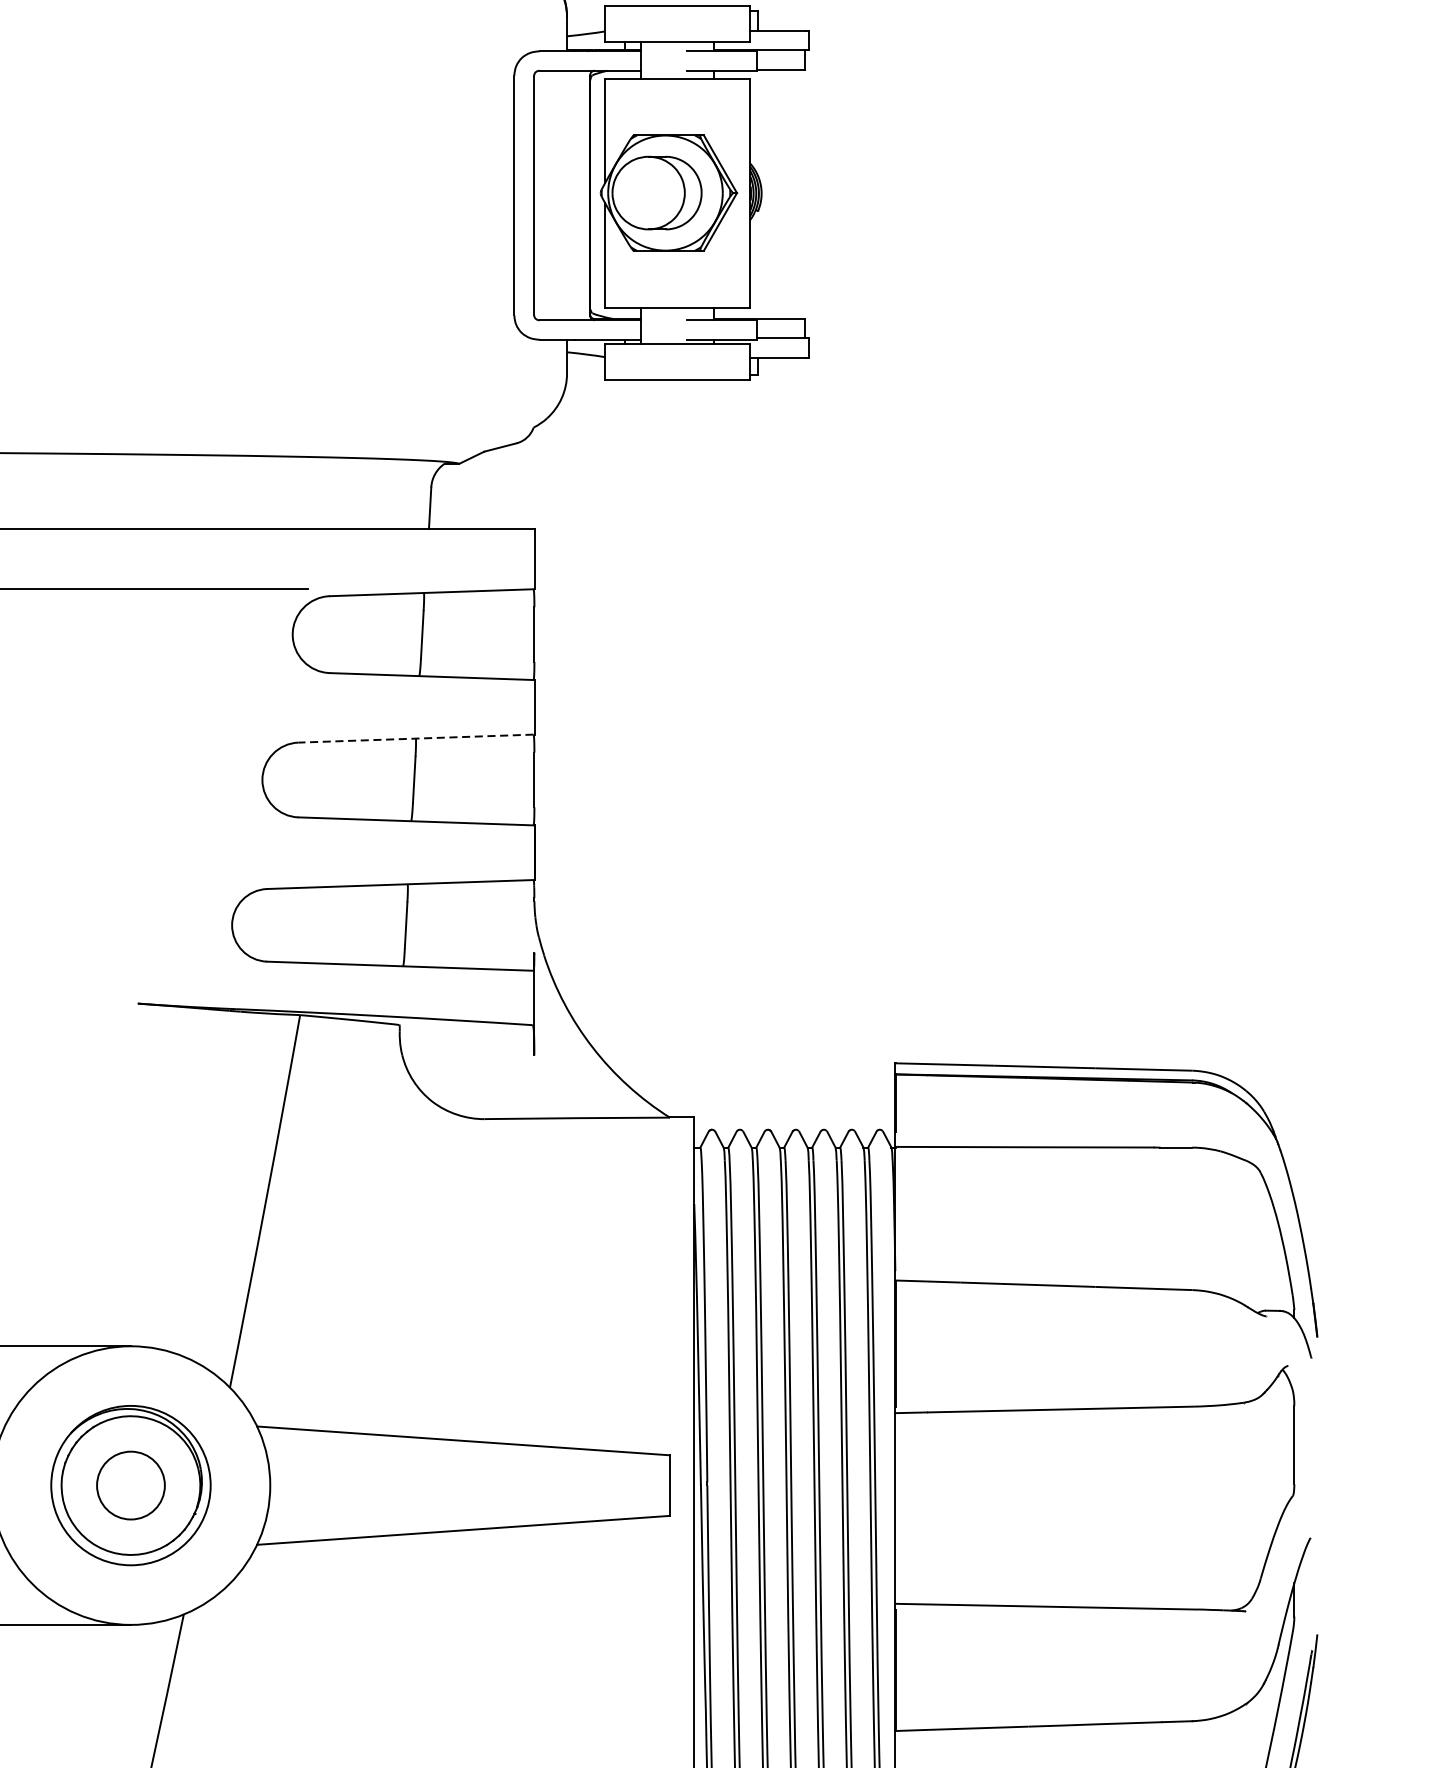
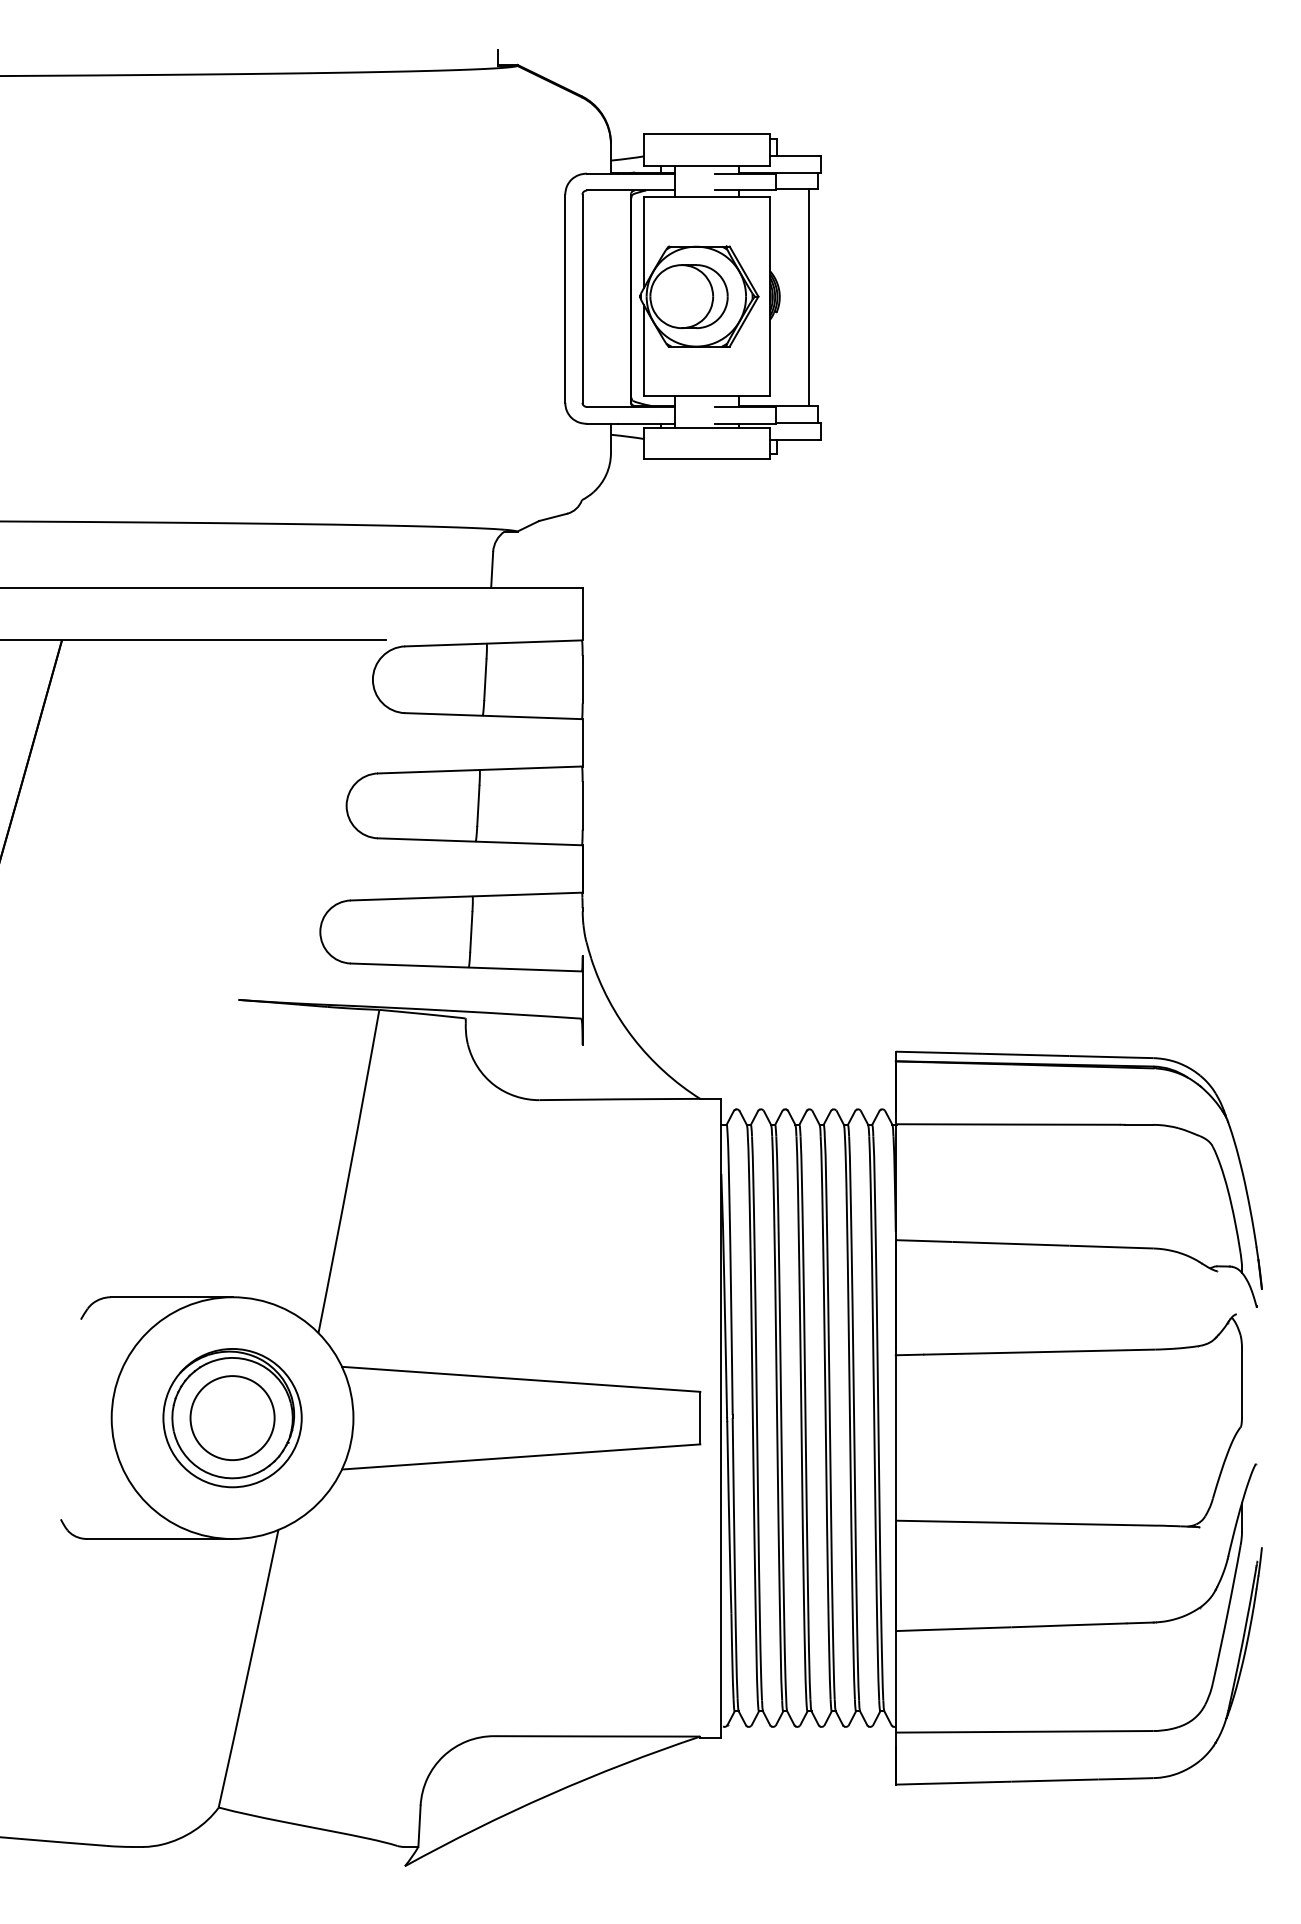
line: (795, 194) -> (809, 297), added
line: (415, 738) -> (479, 769), dashed -> solid
circle: (130, 1486) -> (232, 1418), size x1.43

